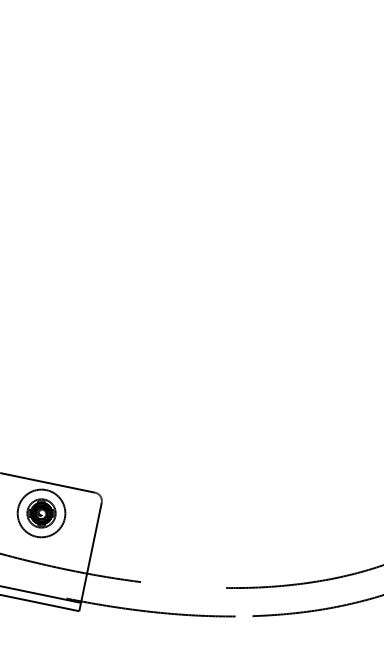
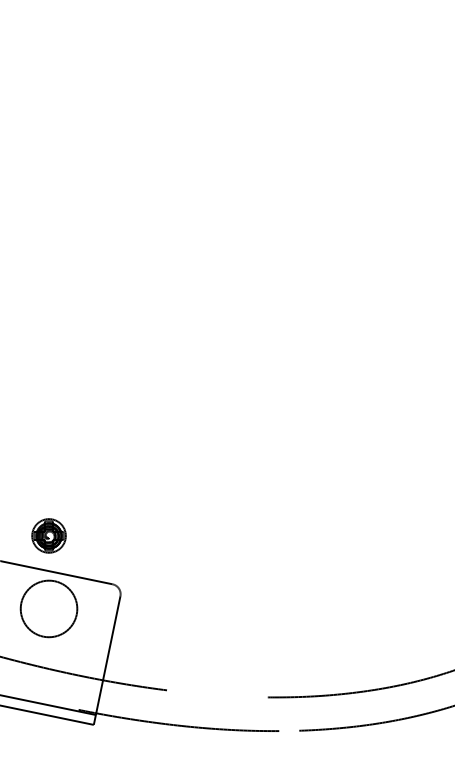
part: (41, 513) -> (48, 535), moved

